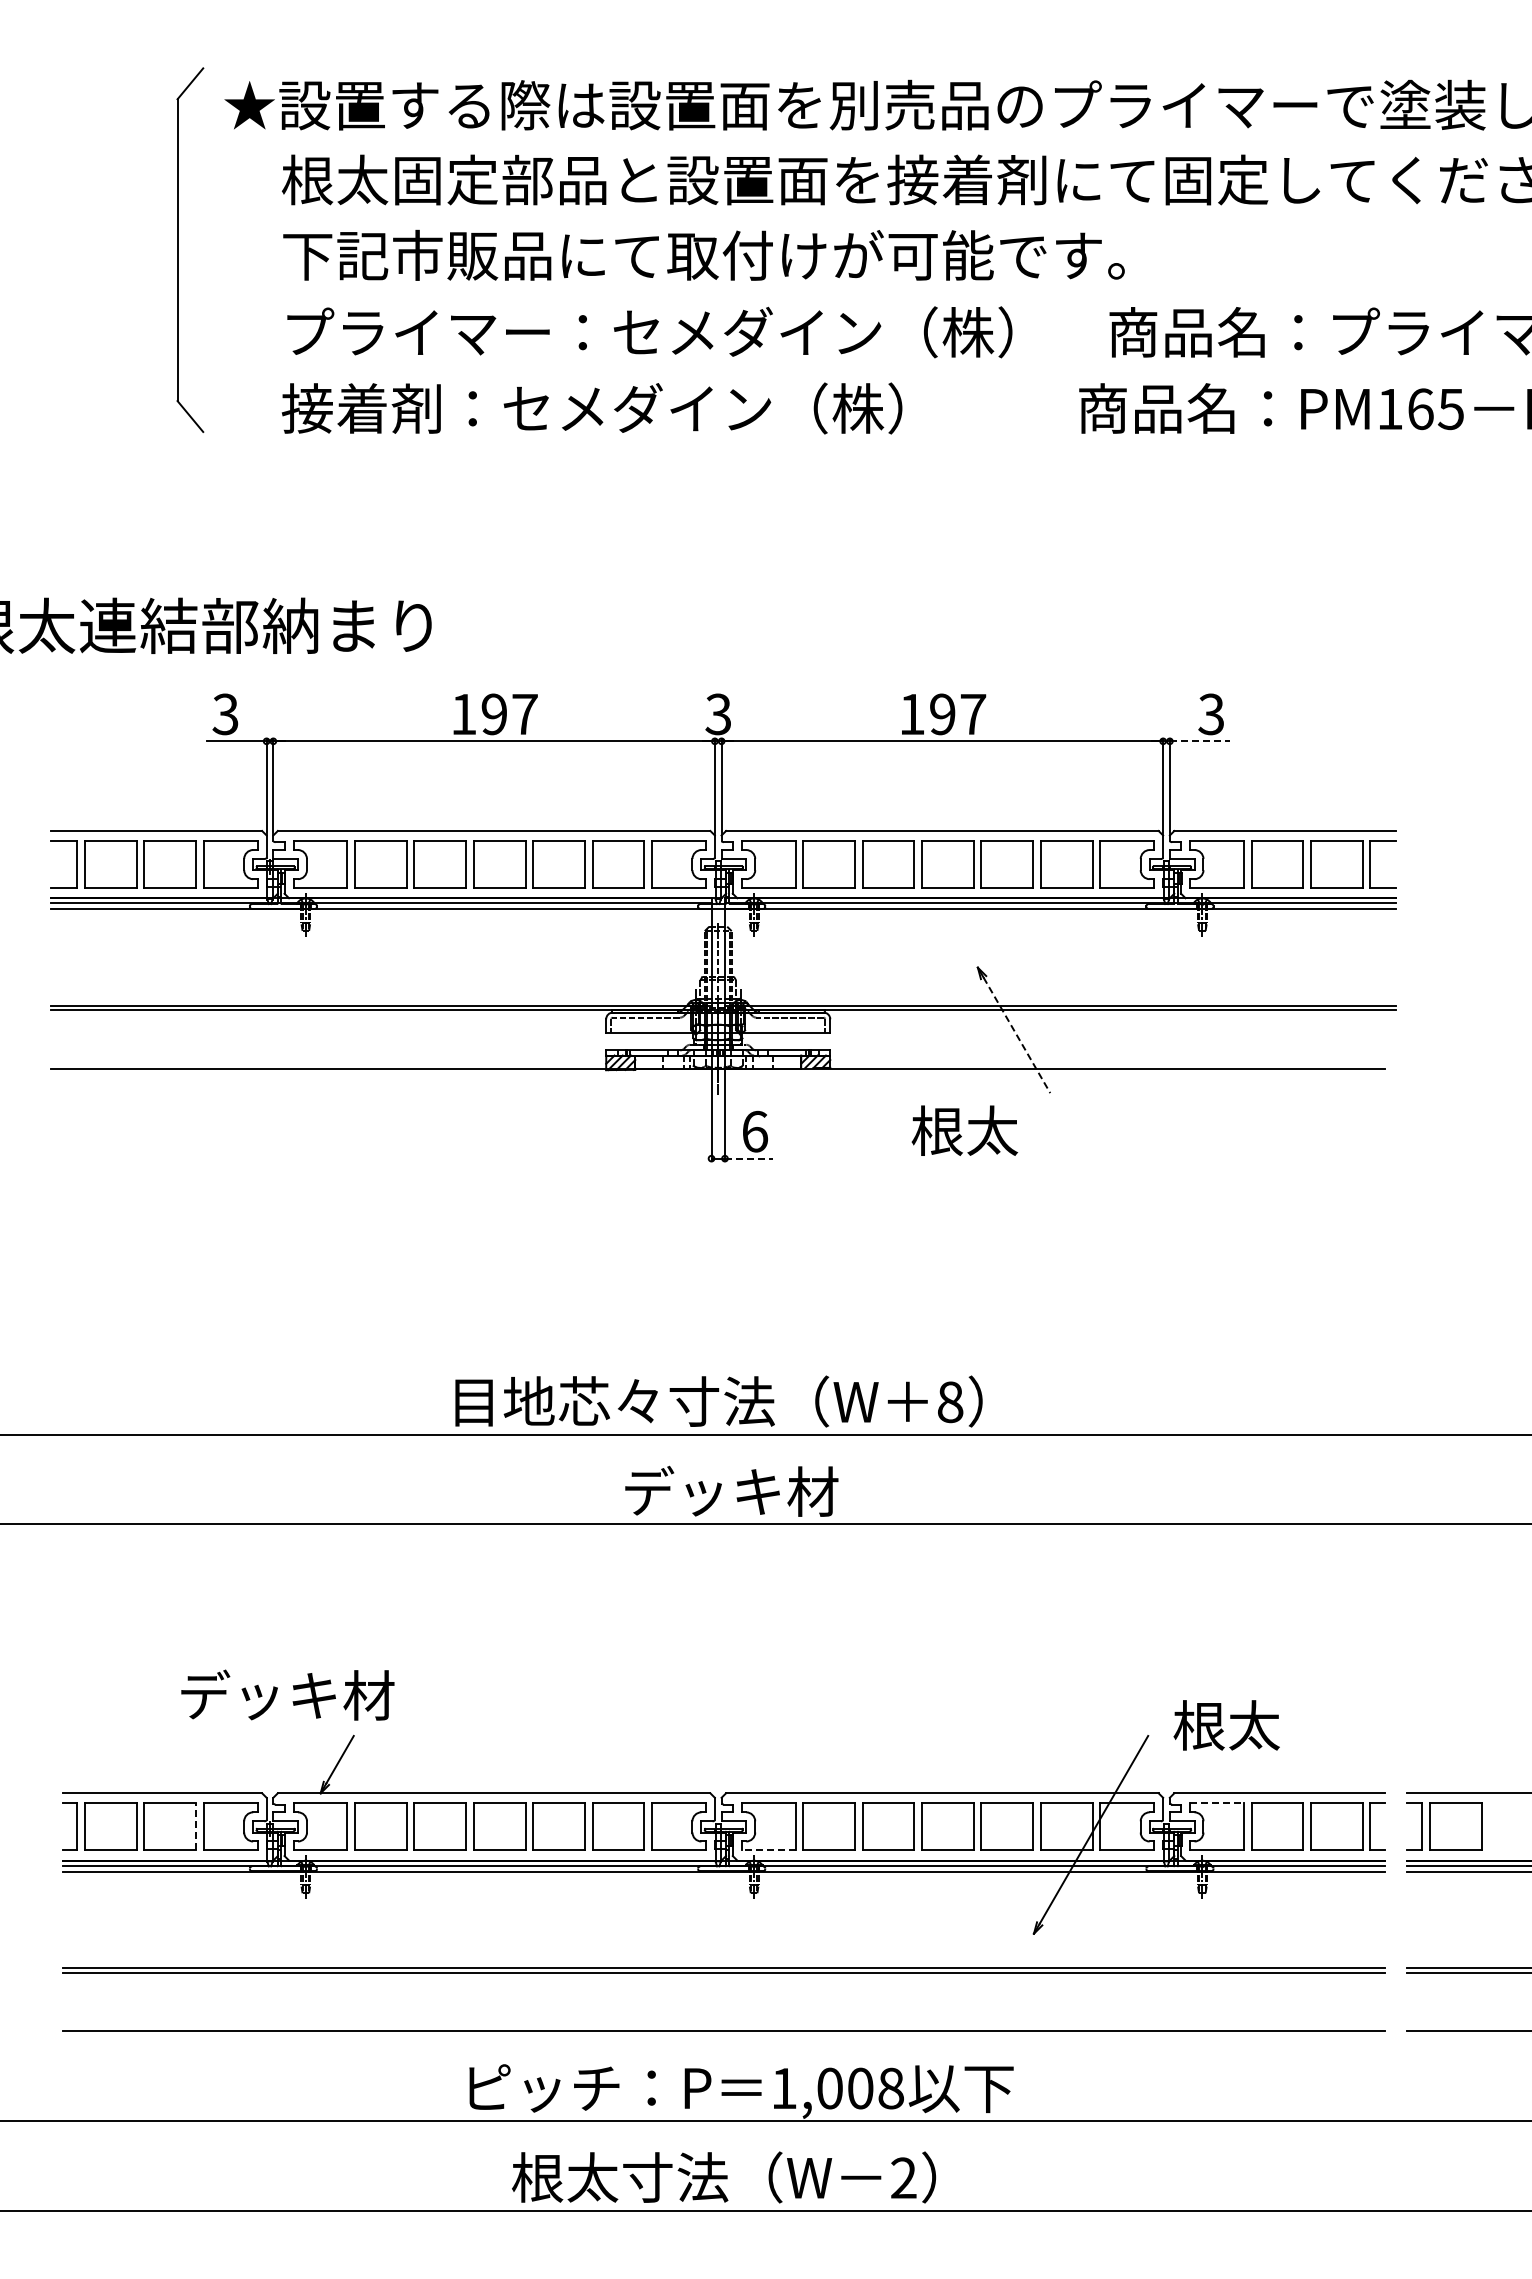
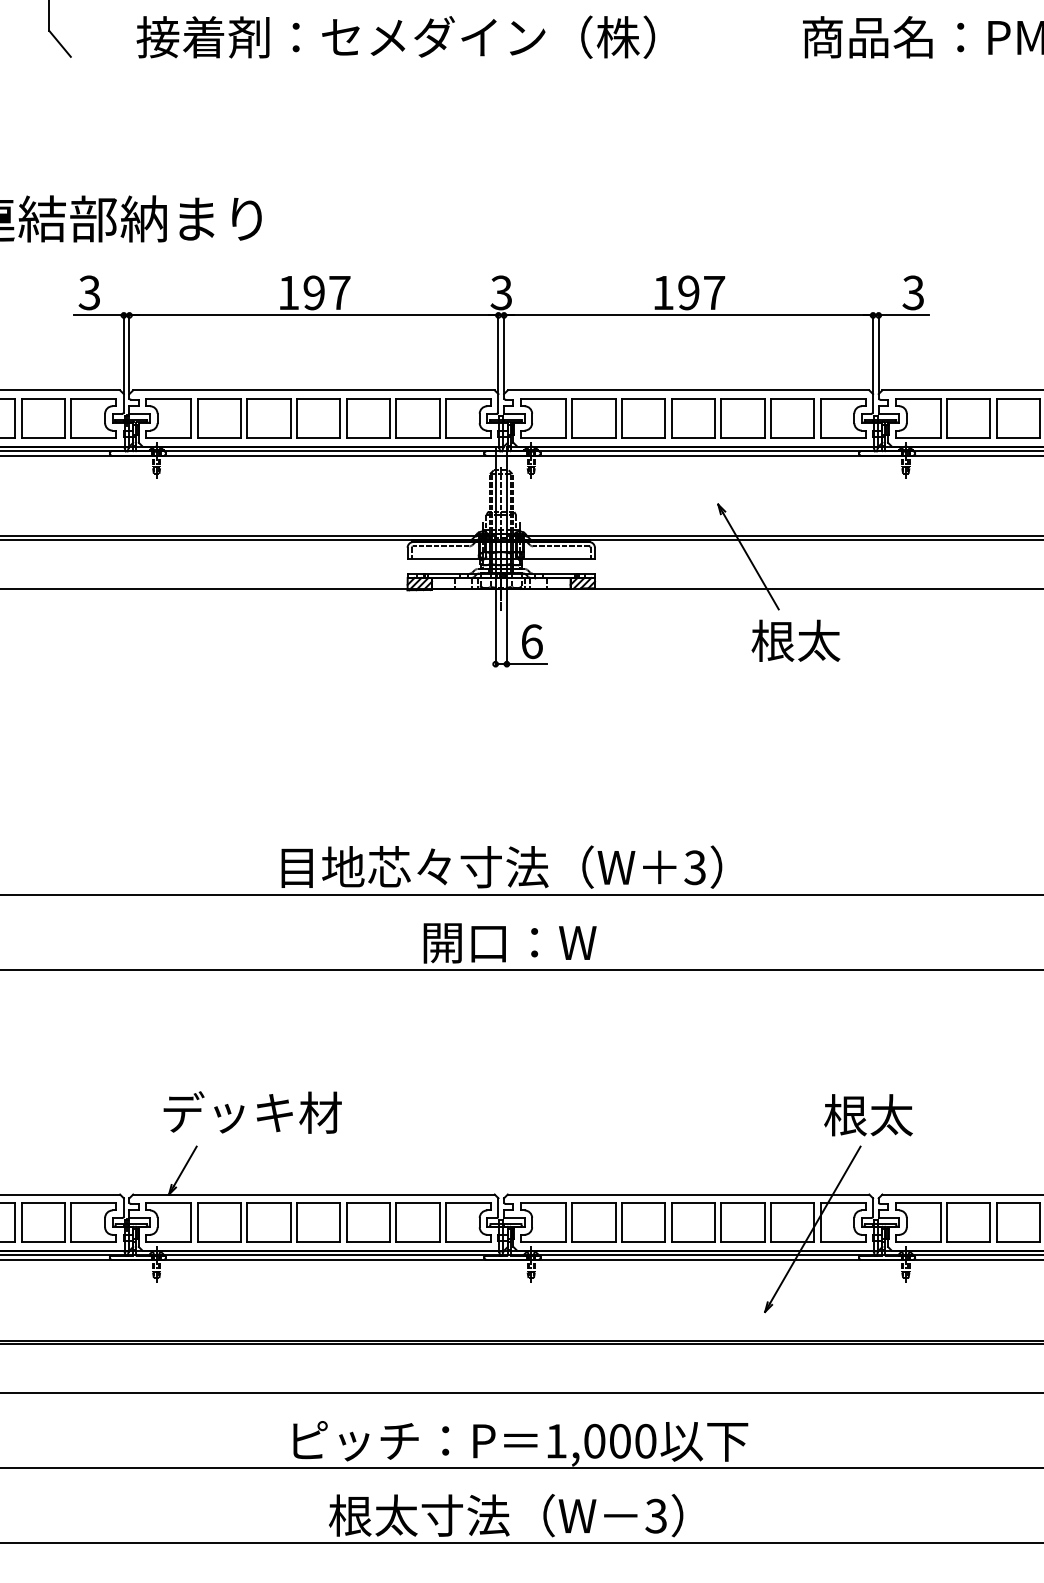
line: (1199, 741) -> (903, 315), dashed -> solid
line: (1016, 1035) -> (750, 561), dashed -> solid
text: (964, 1130) -> (795, 640), moved
line: (748, 1158) -> (526, 664), dashed -> solid
text: (950, 1402) -> (695, 867), 8 -> 3
text: (731, 1490) -> (512, 941), デッキ材 -> 開口：W
text: (287, 1694) -> (252, 1111), moved
text: (1226, 1725) -> (868, 1115), moved
line: (1216, 1803) -> (917, 1203), dashed -> solid
line: (196, 1826) -> (65, 1222), dashed -> solid
line: (768, 1850) -> (543, 1242), dashed -> solid
text: (890, 2088) -> (645, 1441), 1,008 -> 1,000
text: (903, 2178) -> (656, 1516), 2 -> 3

